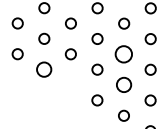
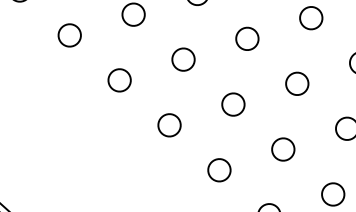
circle: (124, 54) -> (298, 84), size x0.62
circle: (44, 69) -> (120, 80), size x0.71
circle: (70, 84) -> (169, 124), added
circle: (123, 85) -> (281, 150), size x0.71

